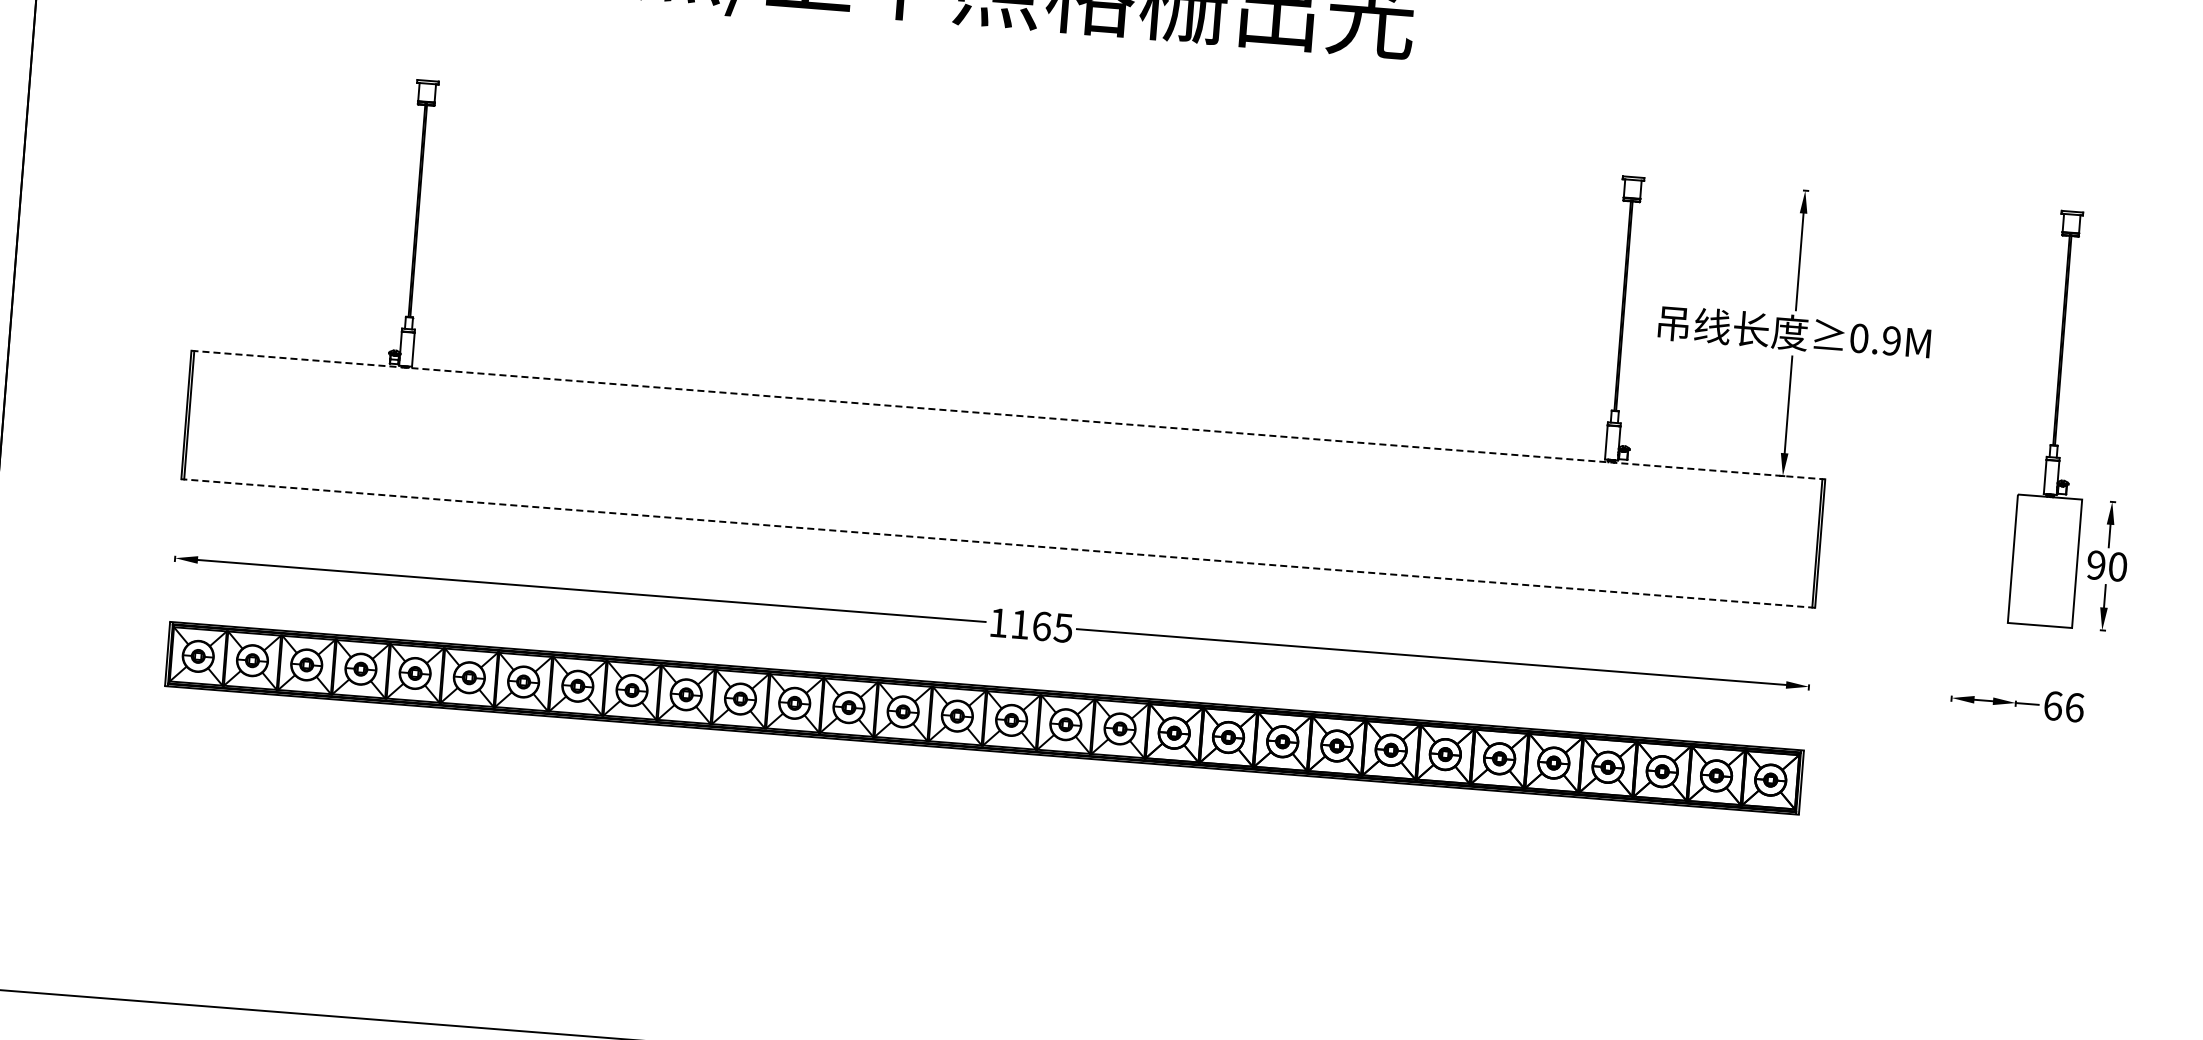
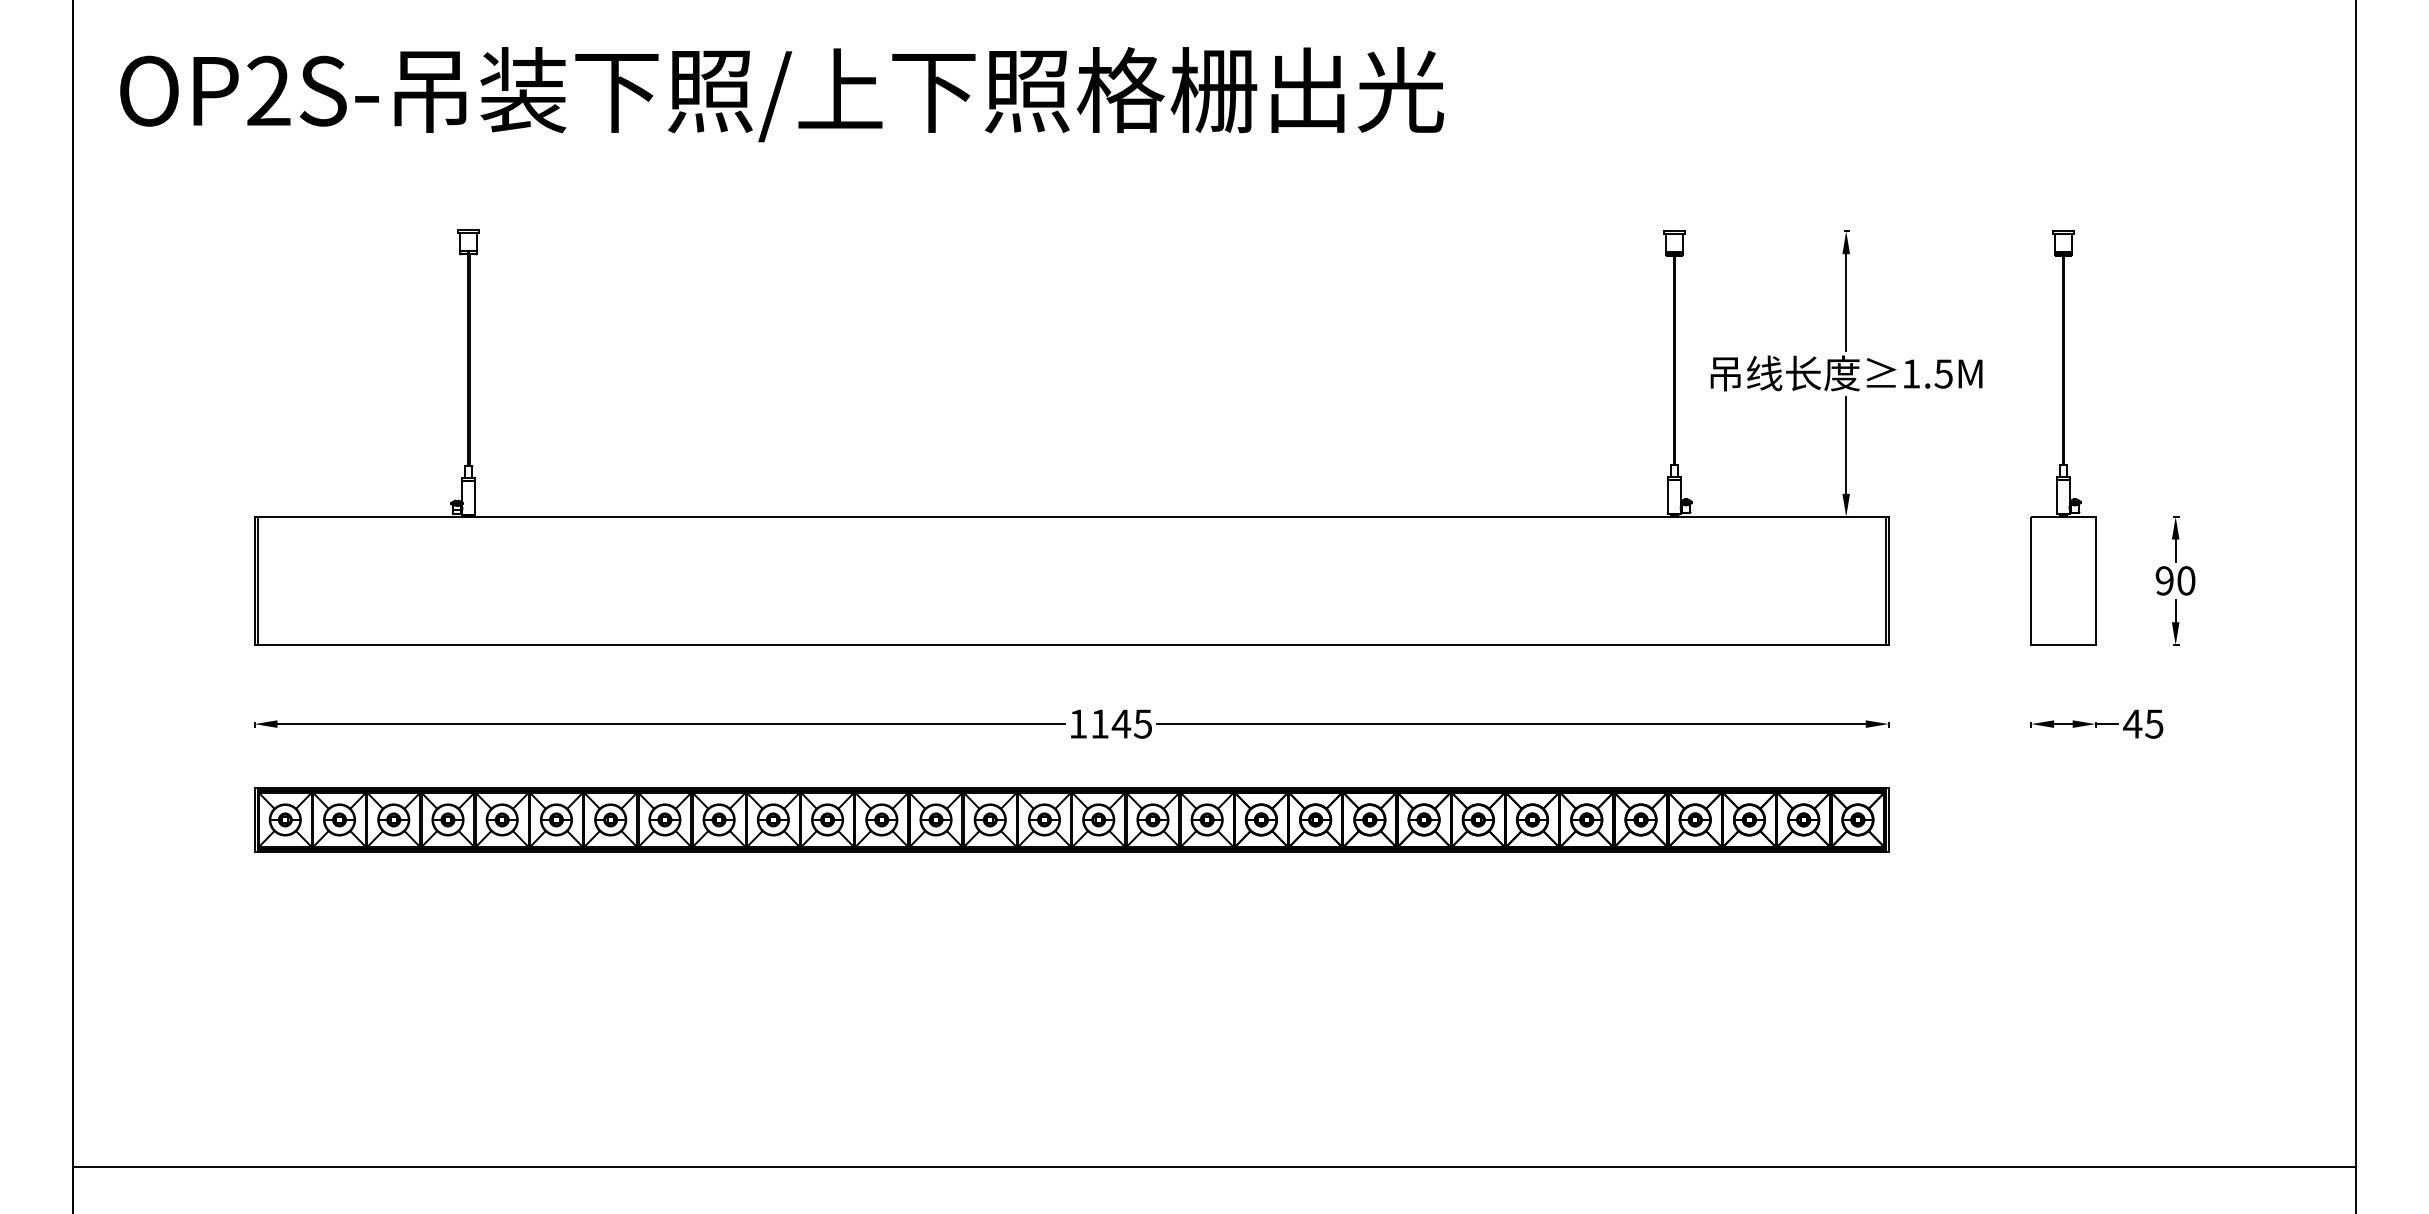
text: (1875, 339) -> (1927, 373), 0.9M -> 1.5M
line: (1008, 414) -> (1071, 516), dashed -> solid
part: (2056, 417) -> (2063, 437), moved
line: (998, 543) -> (1071, 645), dashed -> solid
text: (1041, 625) -> (1121, 723), 1165 -> 1145
text: (2063, 706) -> (2143, 723), 66 -> 45

